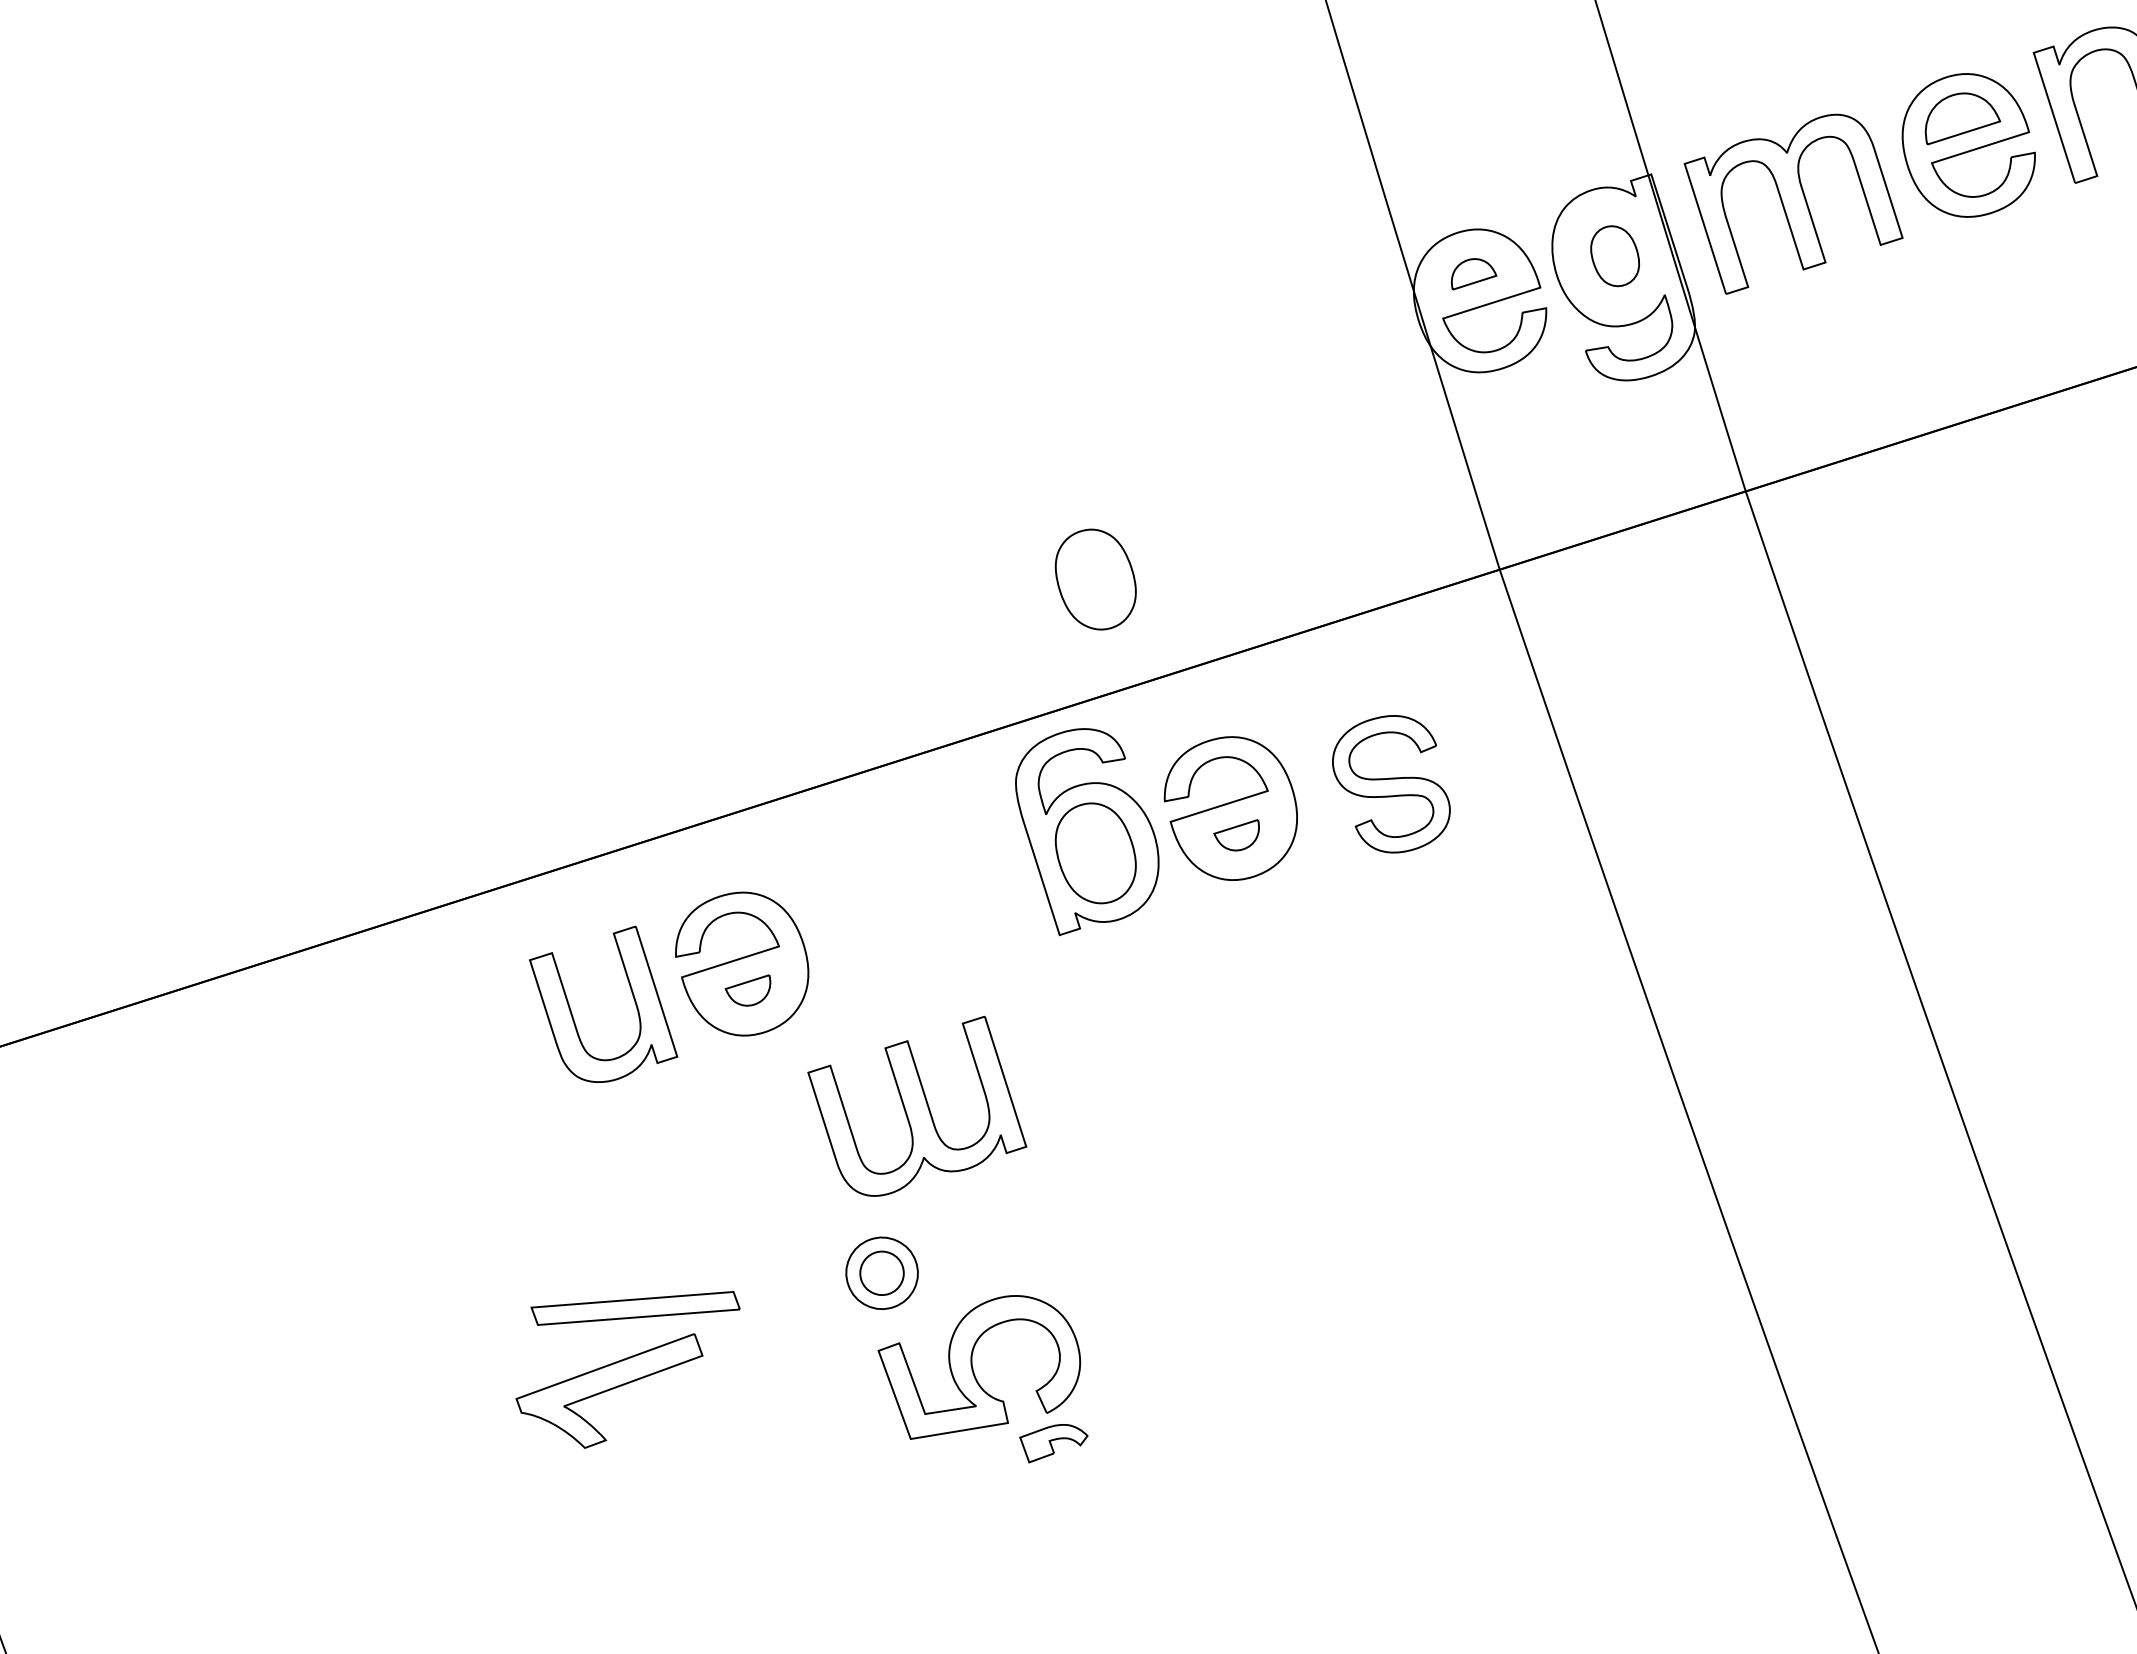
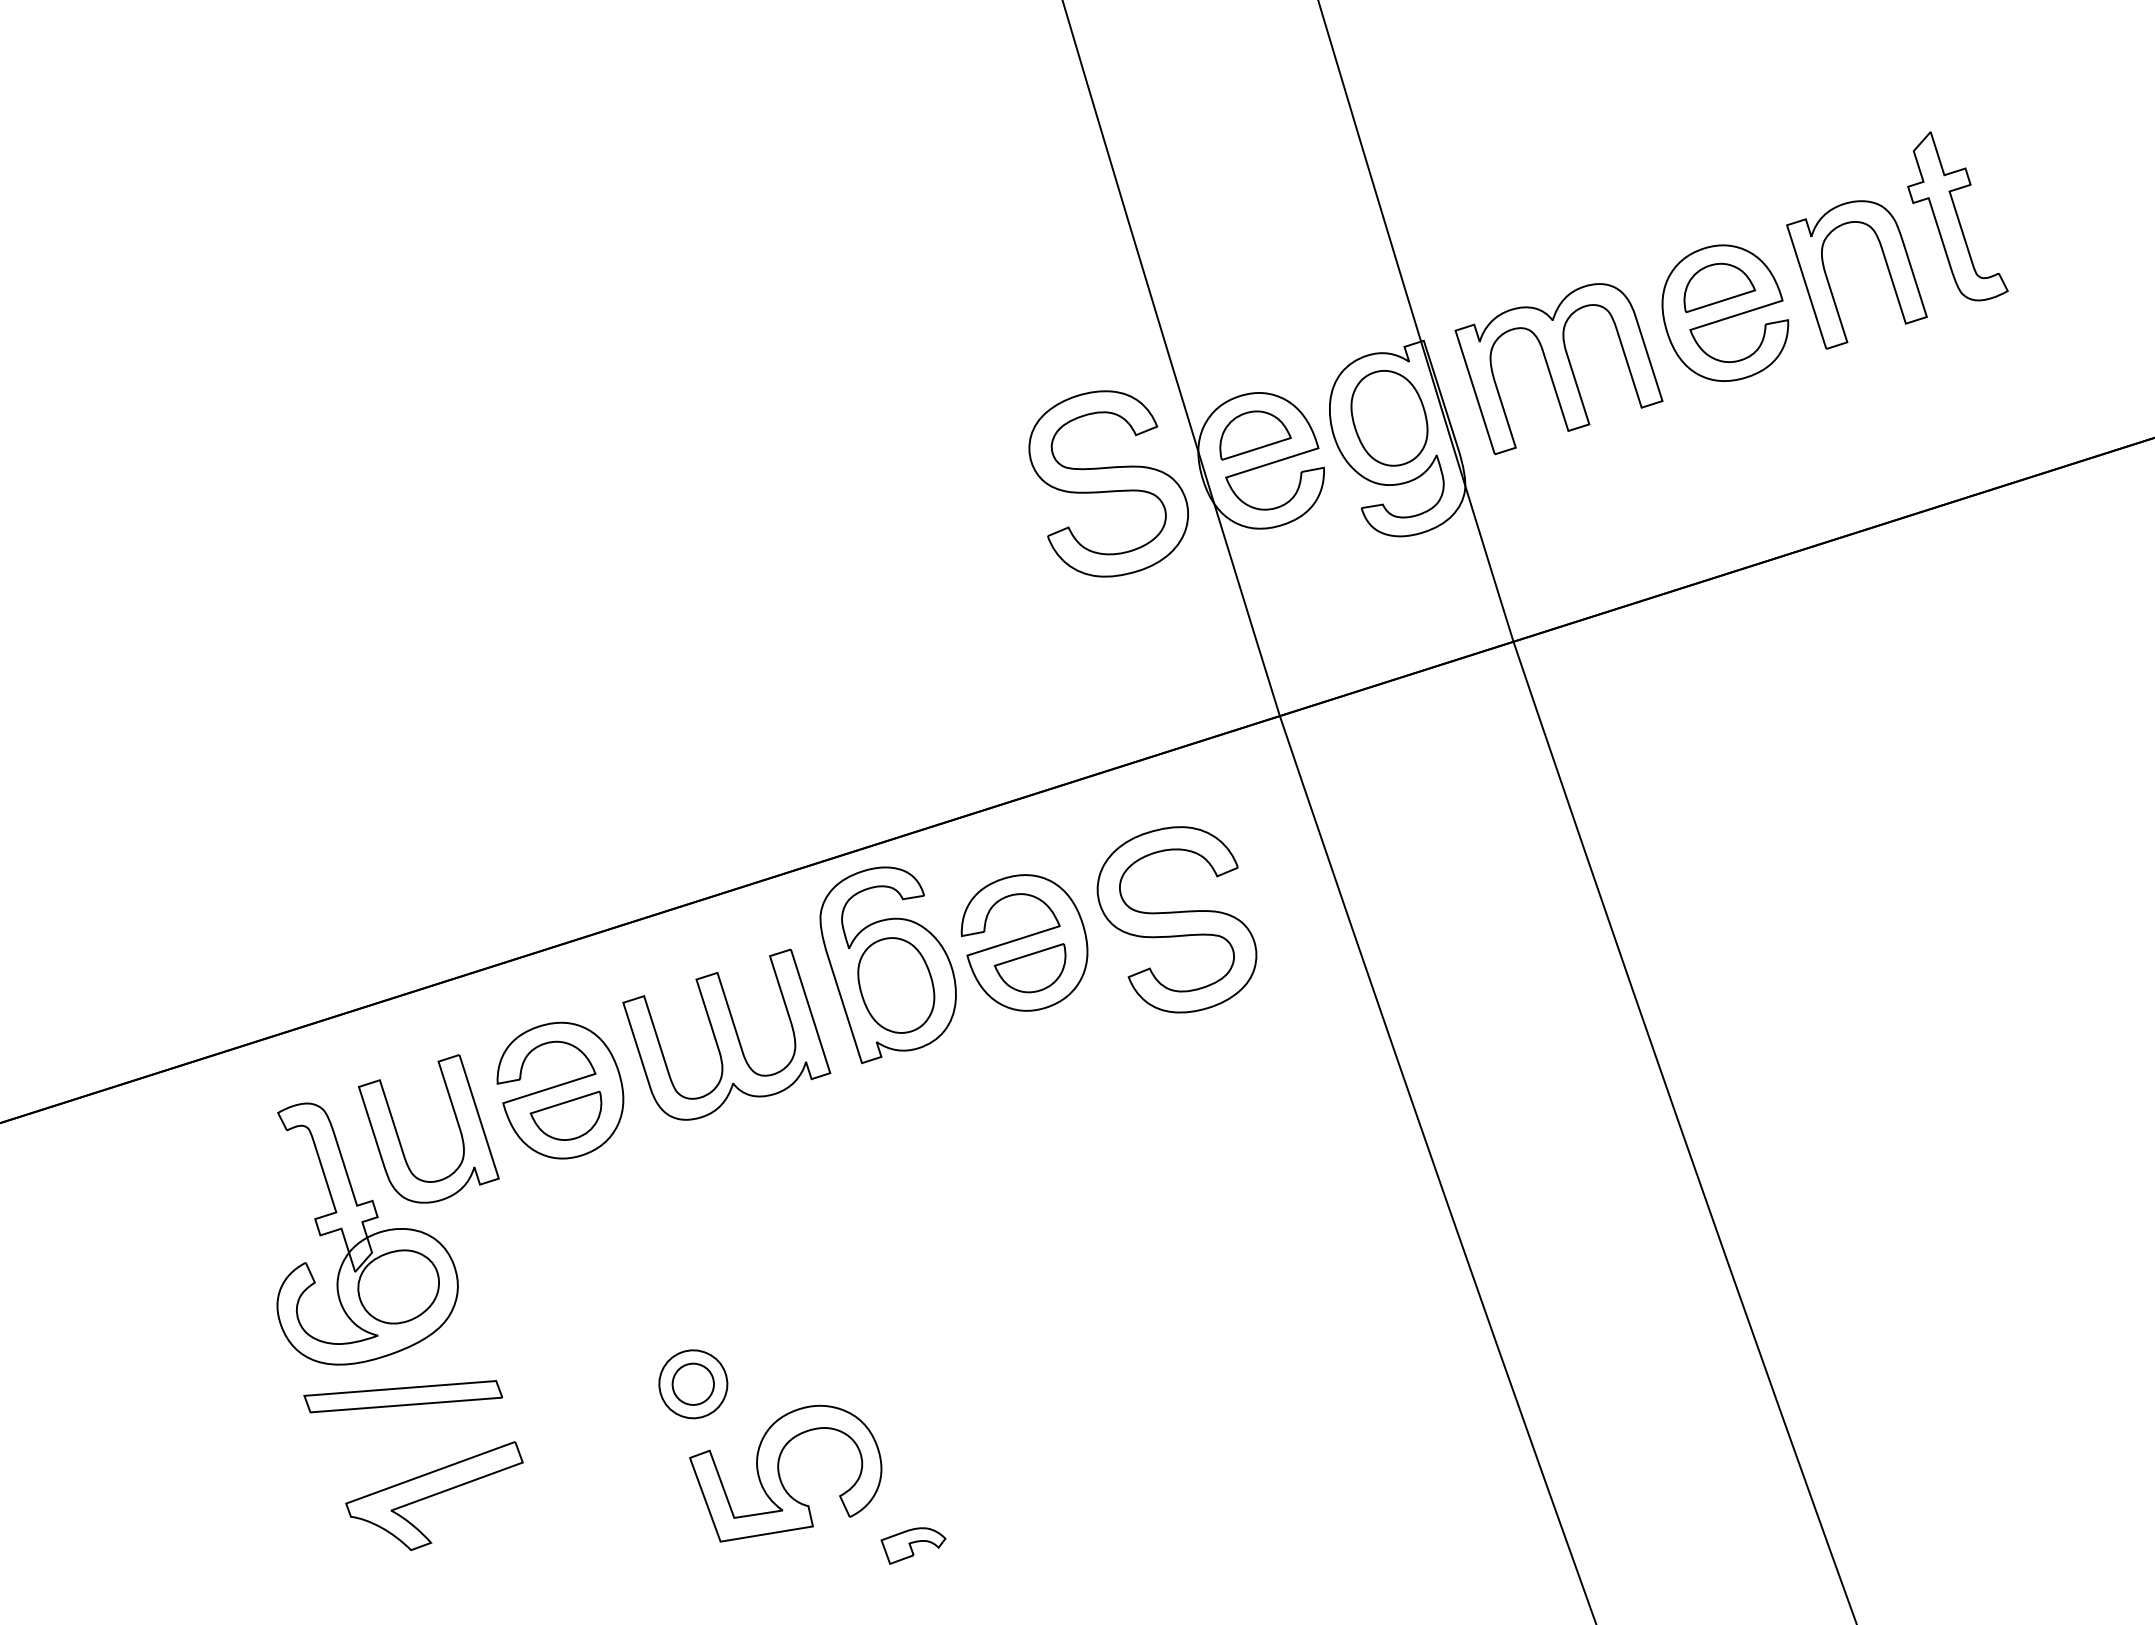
part: (1615, 256) -> (1389, 418), size x1.67
part: (1474, 274) -> (1255, 435), size x1.67
part: (1319, 324) -> (1108, 483), added
part: (1096, 579) -> (896, 725), removed
part: (1390, 783) -> (1176, 919), size x1.43
part: (1236, 835) -> (1029, 968), size x1.67
part: (747, 990) -> (565, 1115), size x1.67
part: (917, 1106) -> (726, 1034), moved
part: (538, 1114) -> (367, 1233), added
part: (634, 1308) -> (402, 1396), moved
part: (1053, 1443) -> (913, 1545), moved

